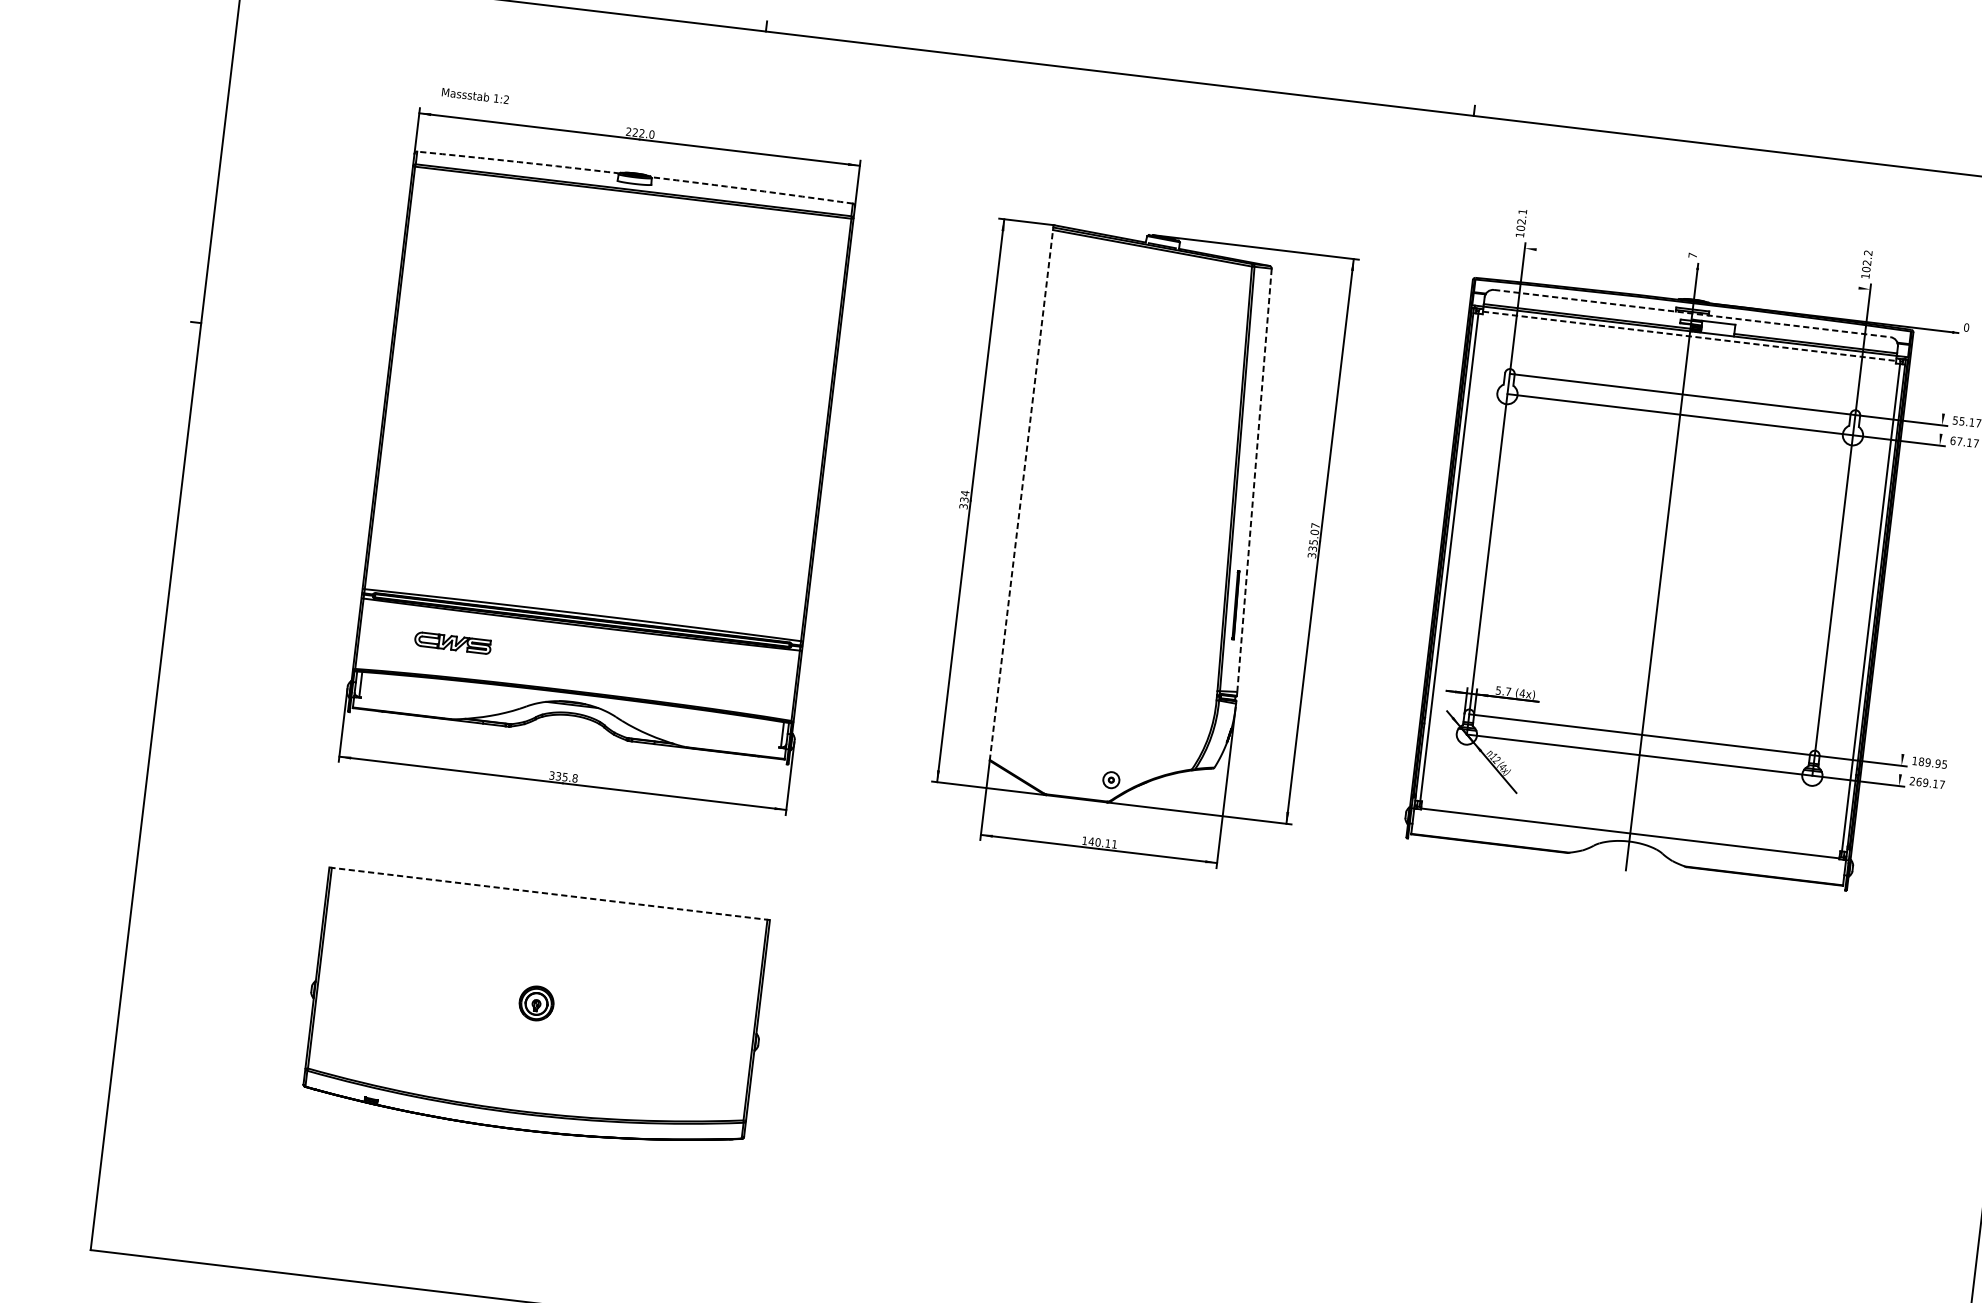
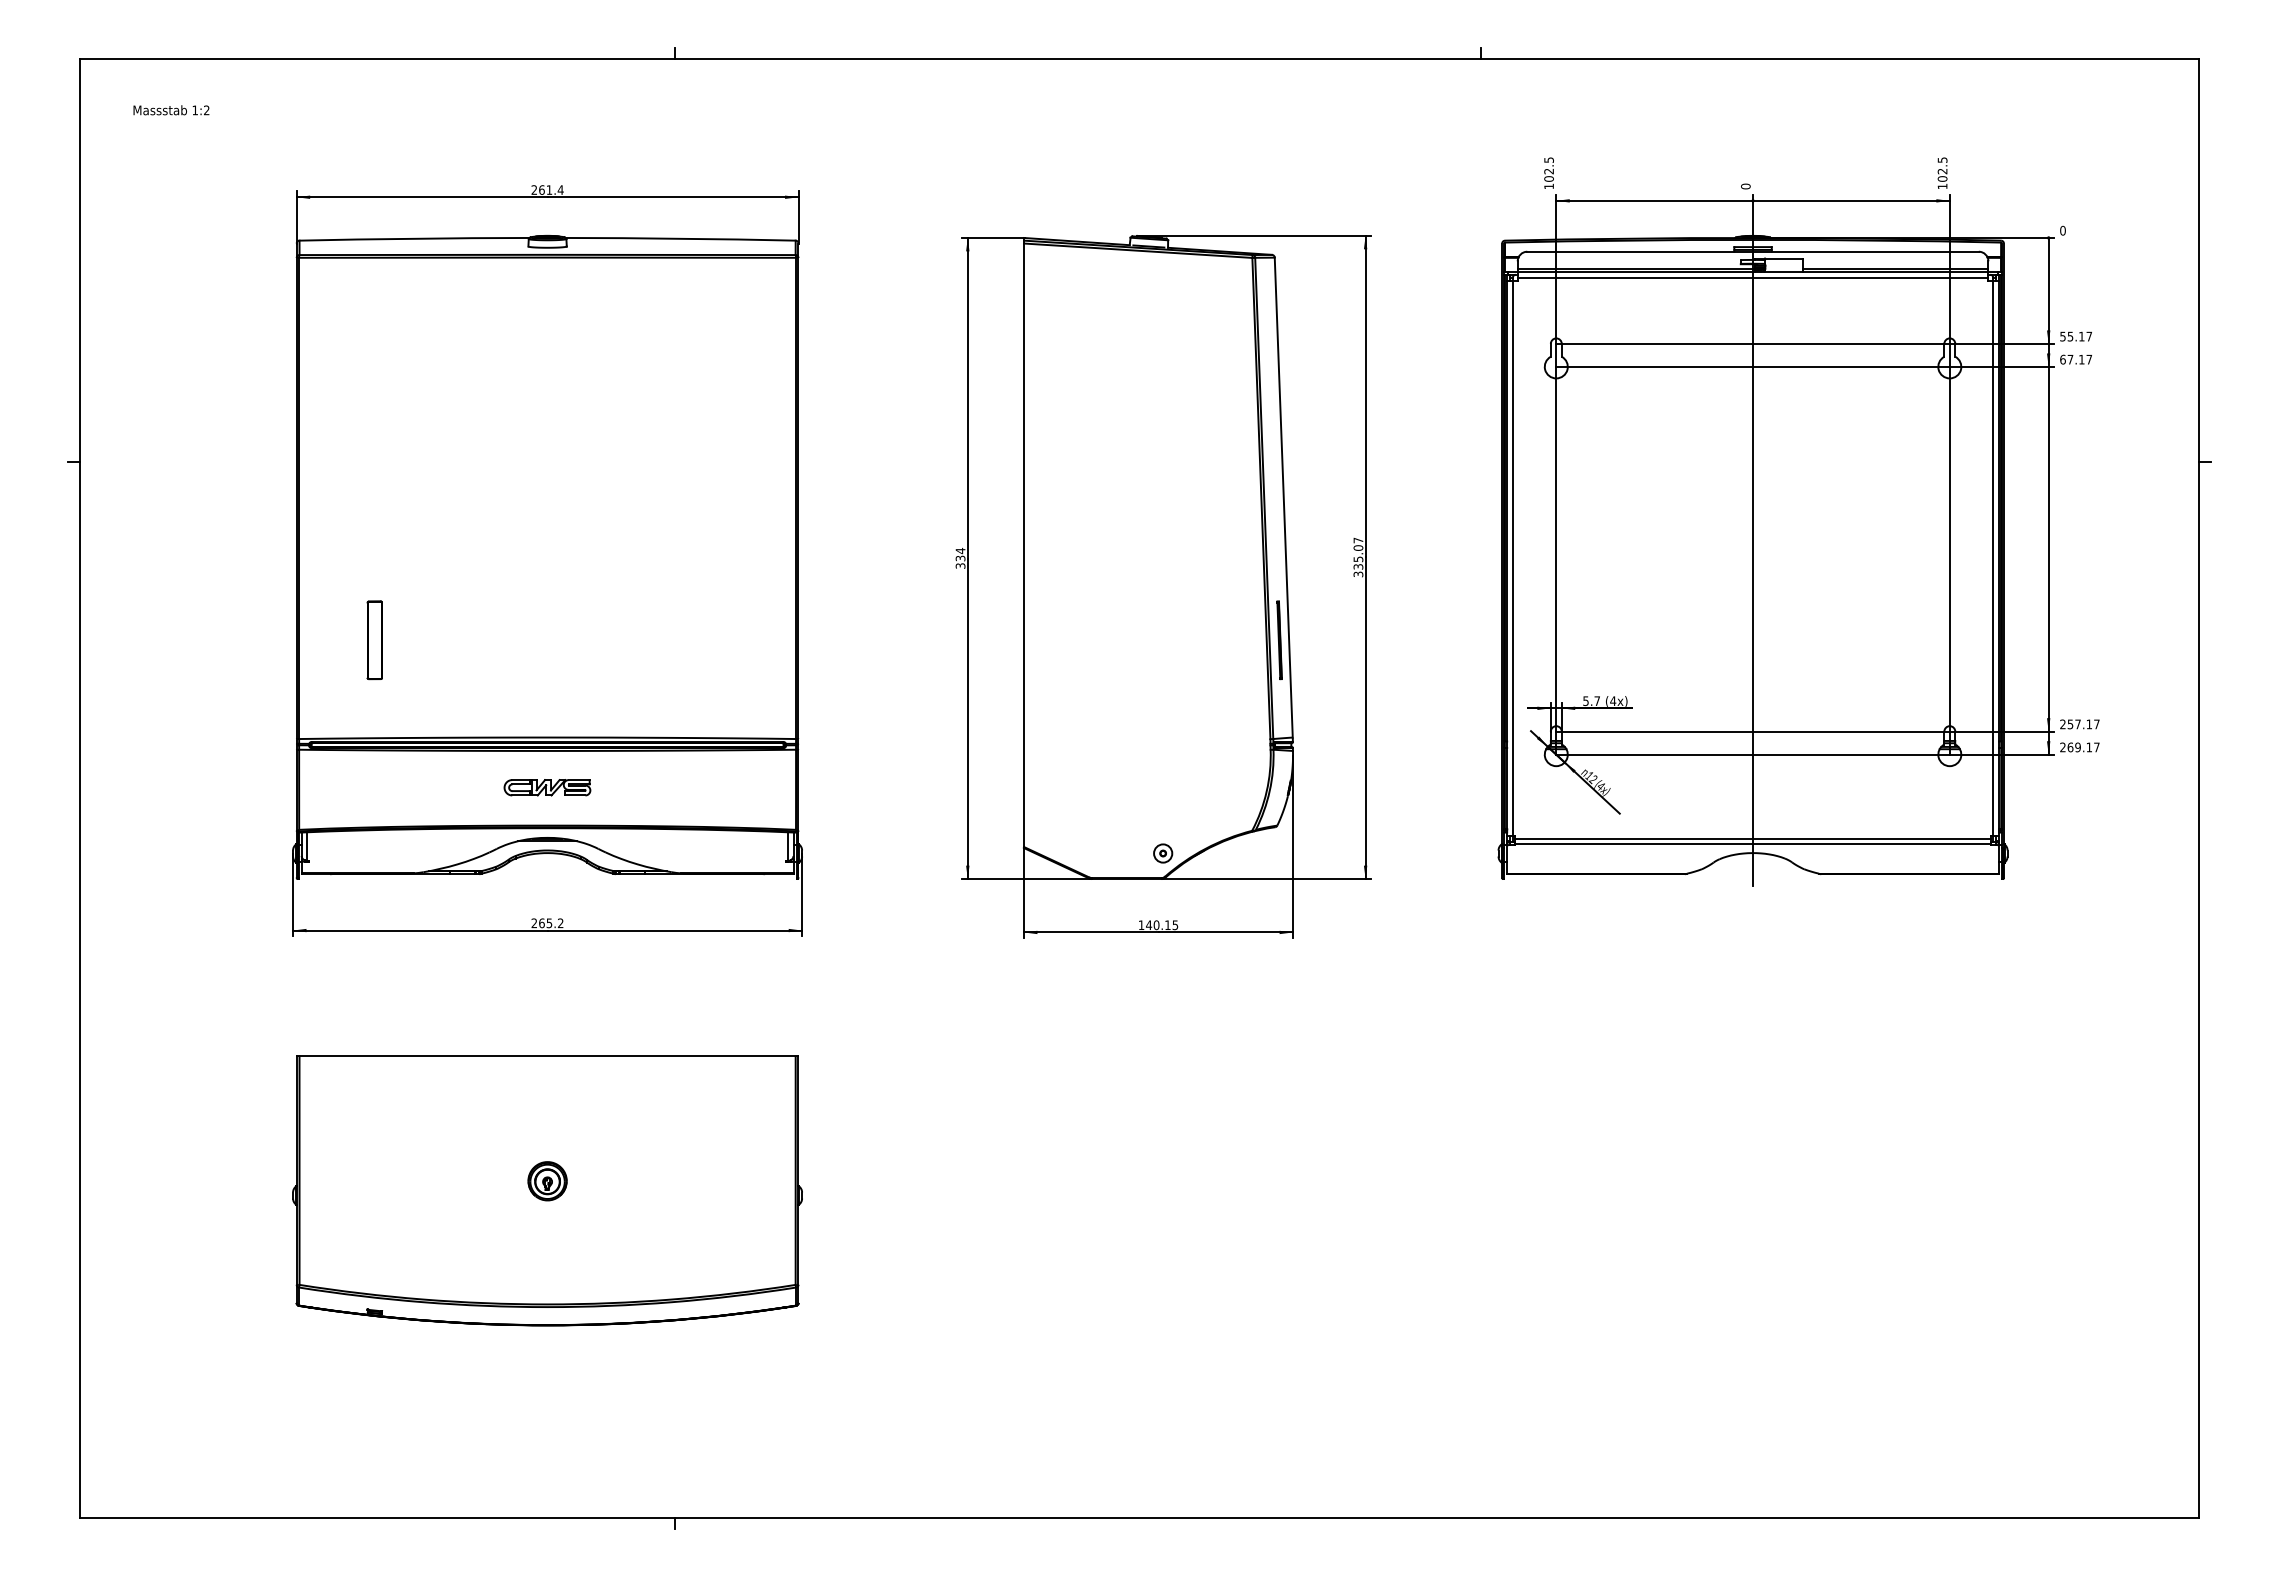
text: (475, 96) -> (171, 110), moved
text: (643, 133) -> (551, 189), 222.0 -> 261.4
arc: (518, 161) -> (414, 238), dashed -> solid
arc: (751, 189) -> (680, 238), dashed -> solid
text: (1522, 211) -> (1548, 159), 102.1 -> 102.5
text: (1868, 252) -> (1942, 159), 102.2 -> 102.5
text: (1692, 255) -> (1745, 186), 7 -> 0
line: (1697, 268) -> (1752, 200), added
line: (1692, 313) -> (1753, 251), dashed -> solid
line: (1689, 336) -> (1753, 277), dashed -> solid
line: (1254, 480) -> (1283, 497), dashed -> solid
line: (1022, 492) -> (1024, 542), dashed -> solid
part: (441, 510) -> (374, 640), added
line: (1926, 558) -> (2048, 495), added
part: (453, 642) -> (547, 787), moved
text: (1929, 762) -> (2079, 724), 189.95 -> 257.17
text: (563, 777) -> (547, 923), 335.8 -> 265.2
line: (1630, 828) -> (1752, 838), added
text: (1114, 844) -> (1175, 925), 140.11 -> 140.15
line: (549, 893) -> (547, 1056), dashed -> solid

